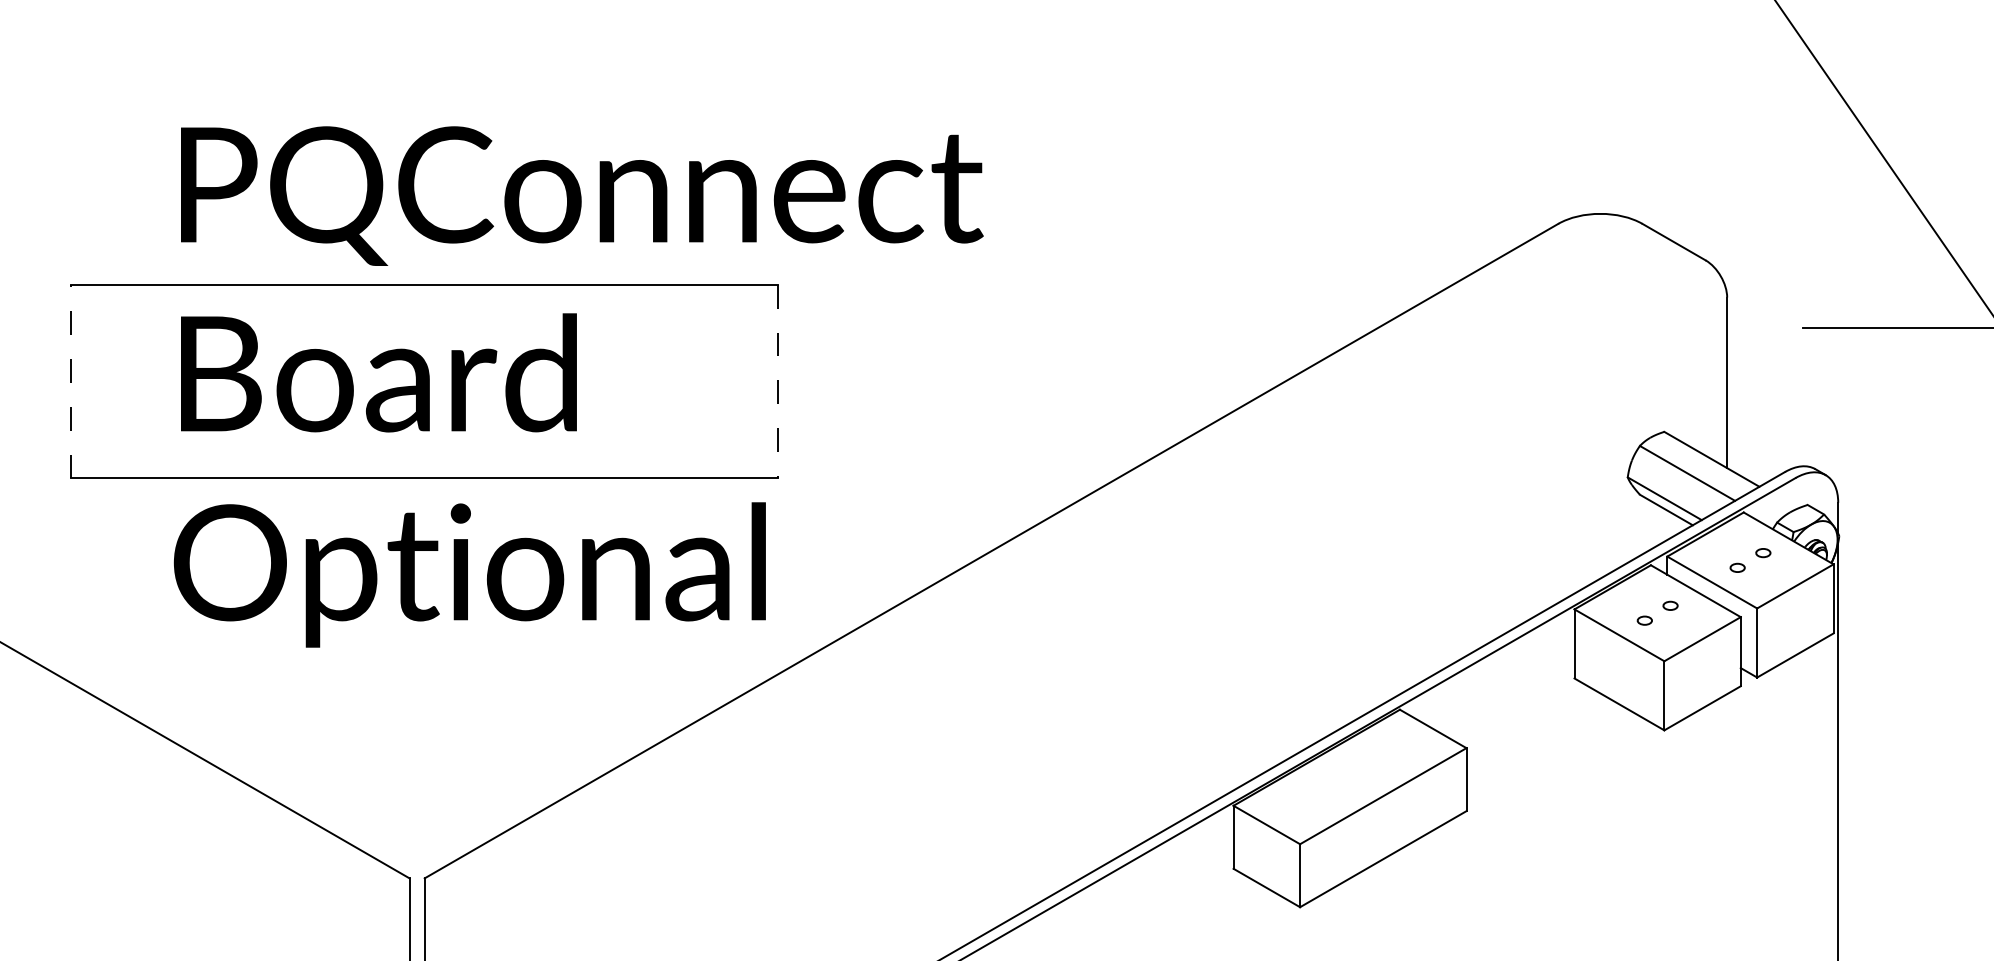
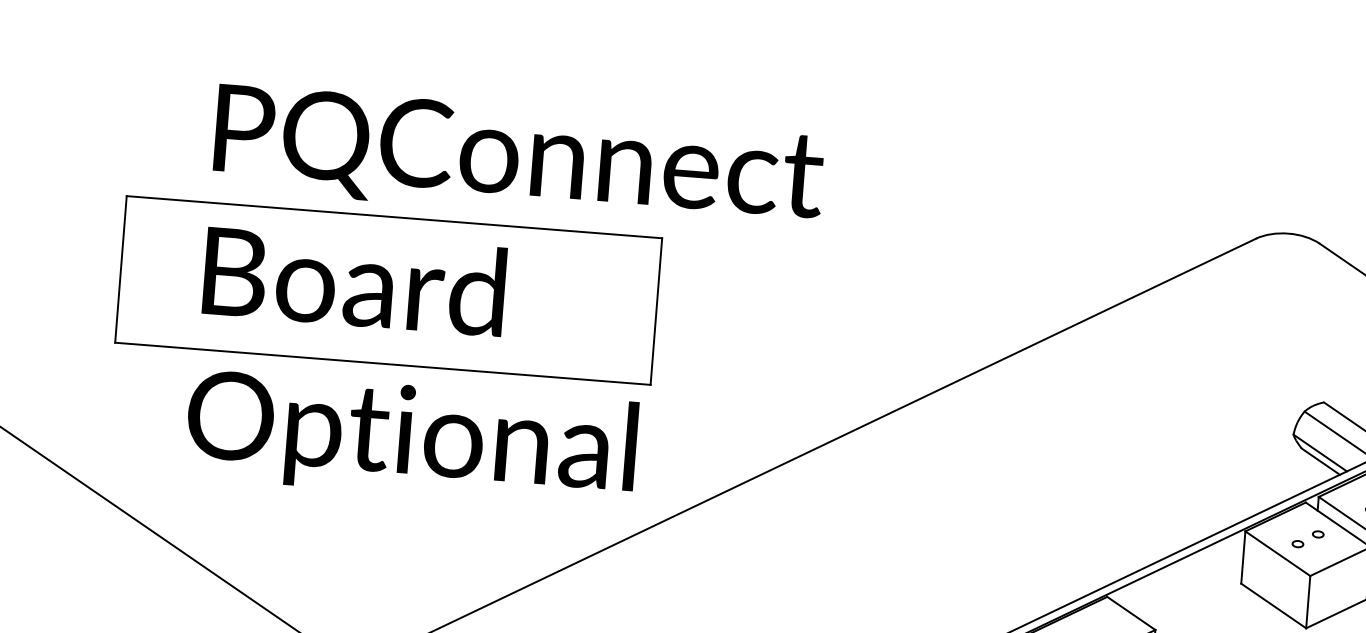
line: (70, 381) -> (120, 269), dashed -> solid
line: (778, 381) -> (656, 311), dashed -> solid

